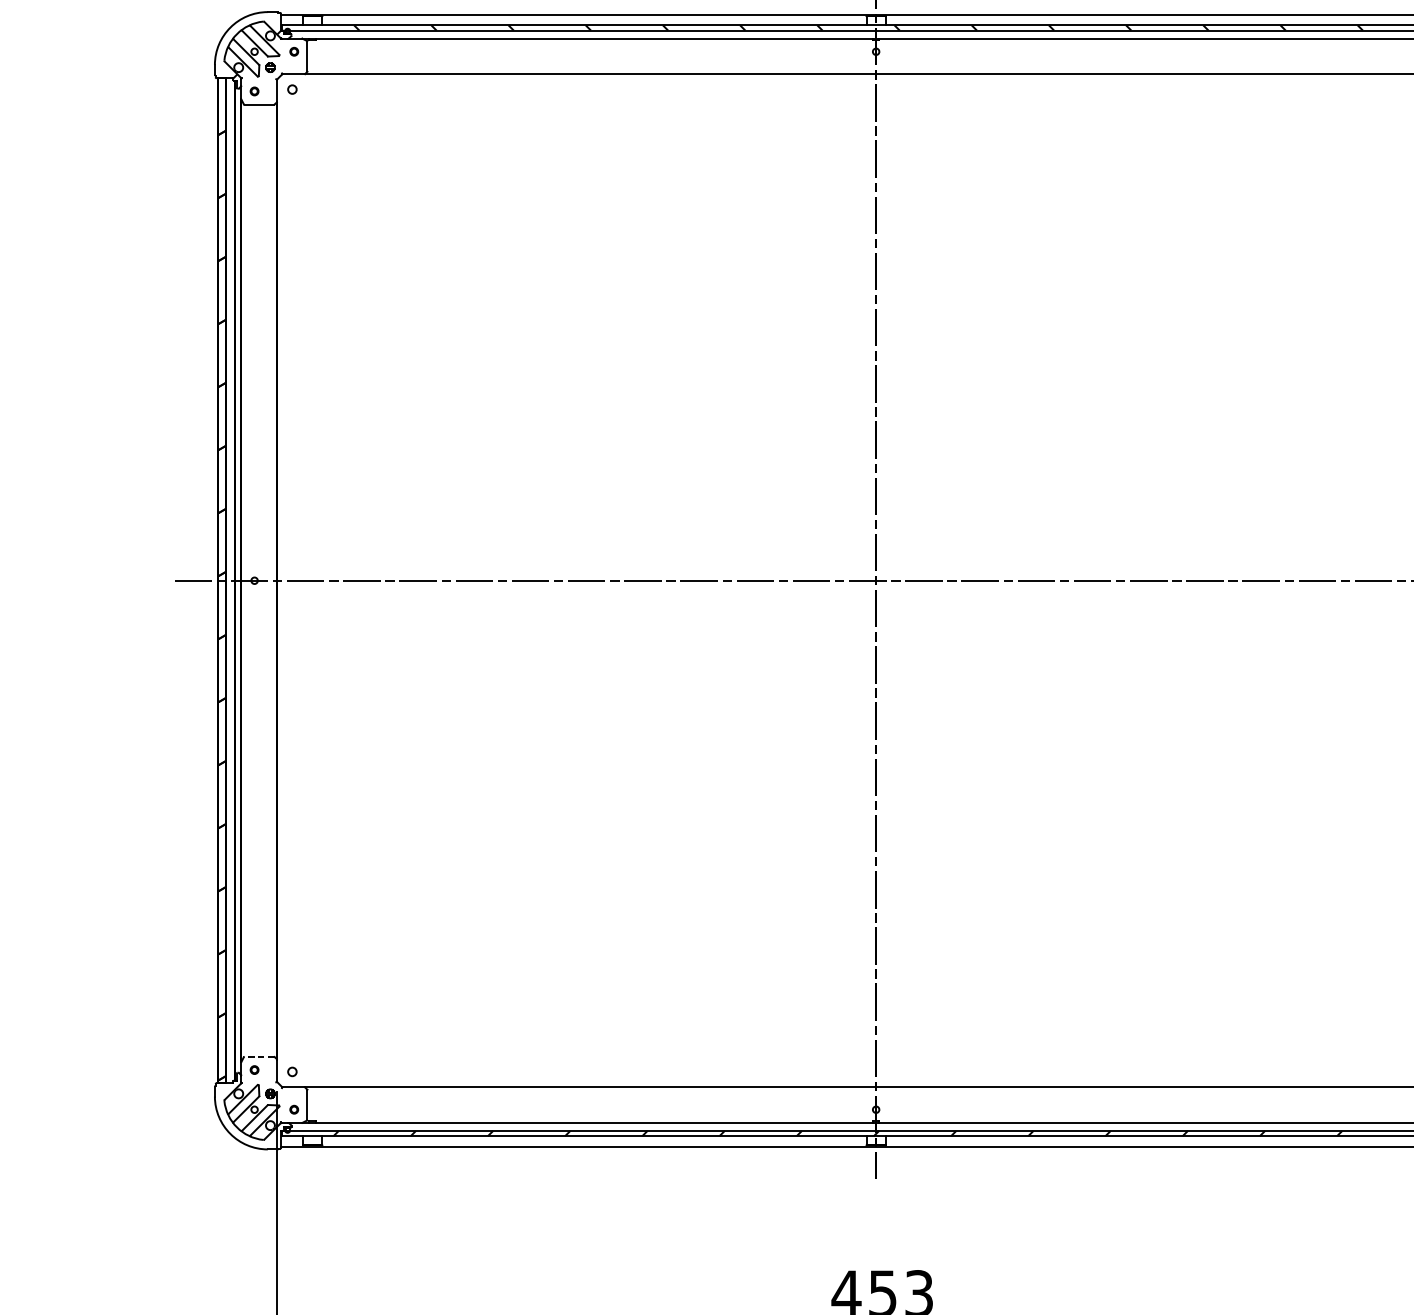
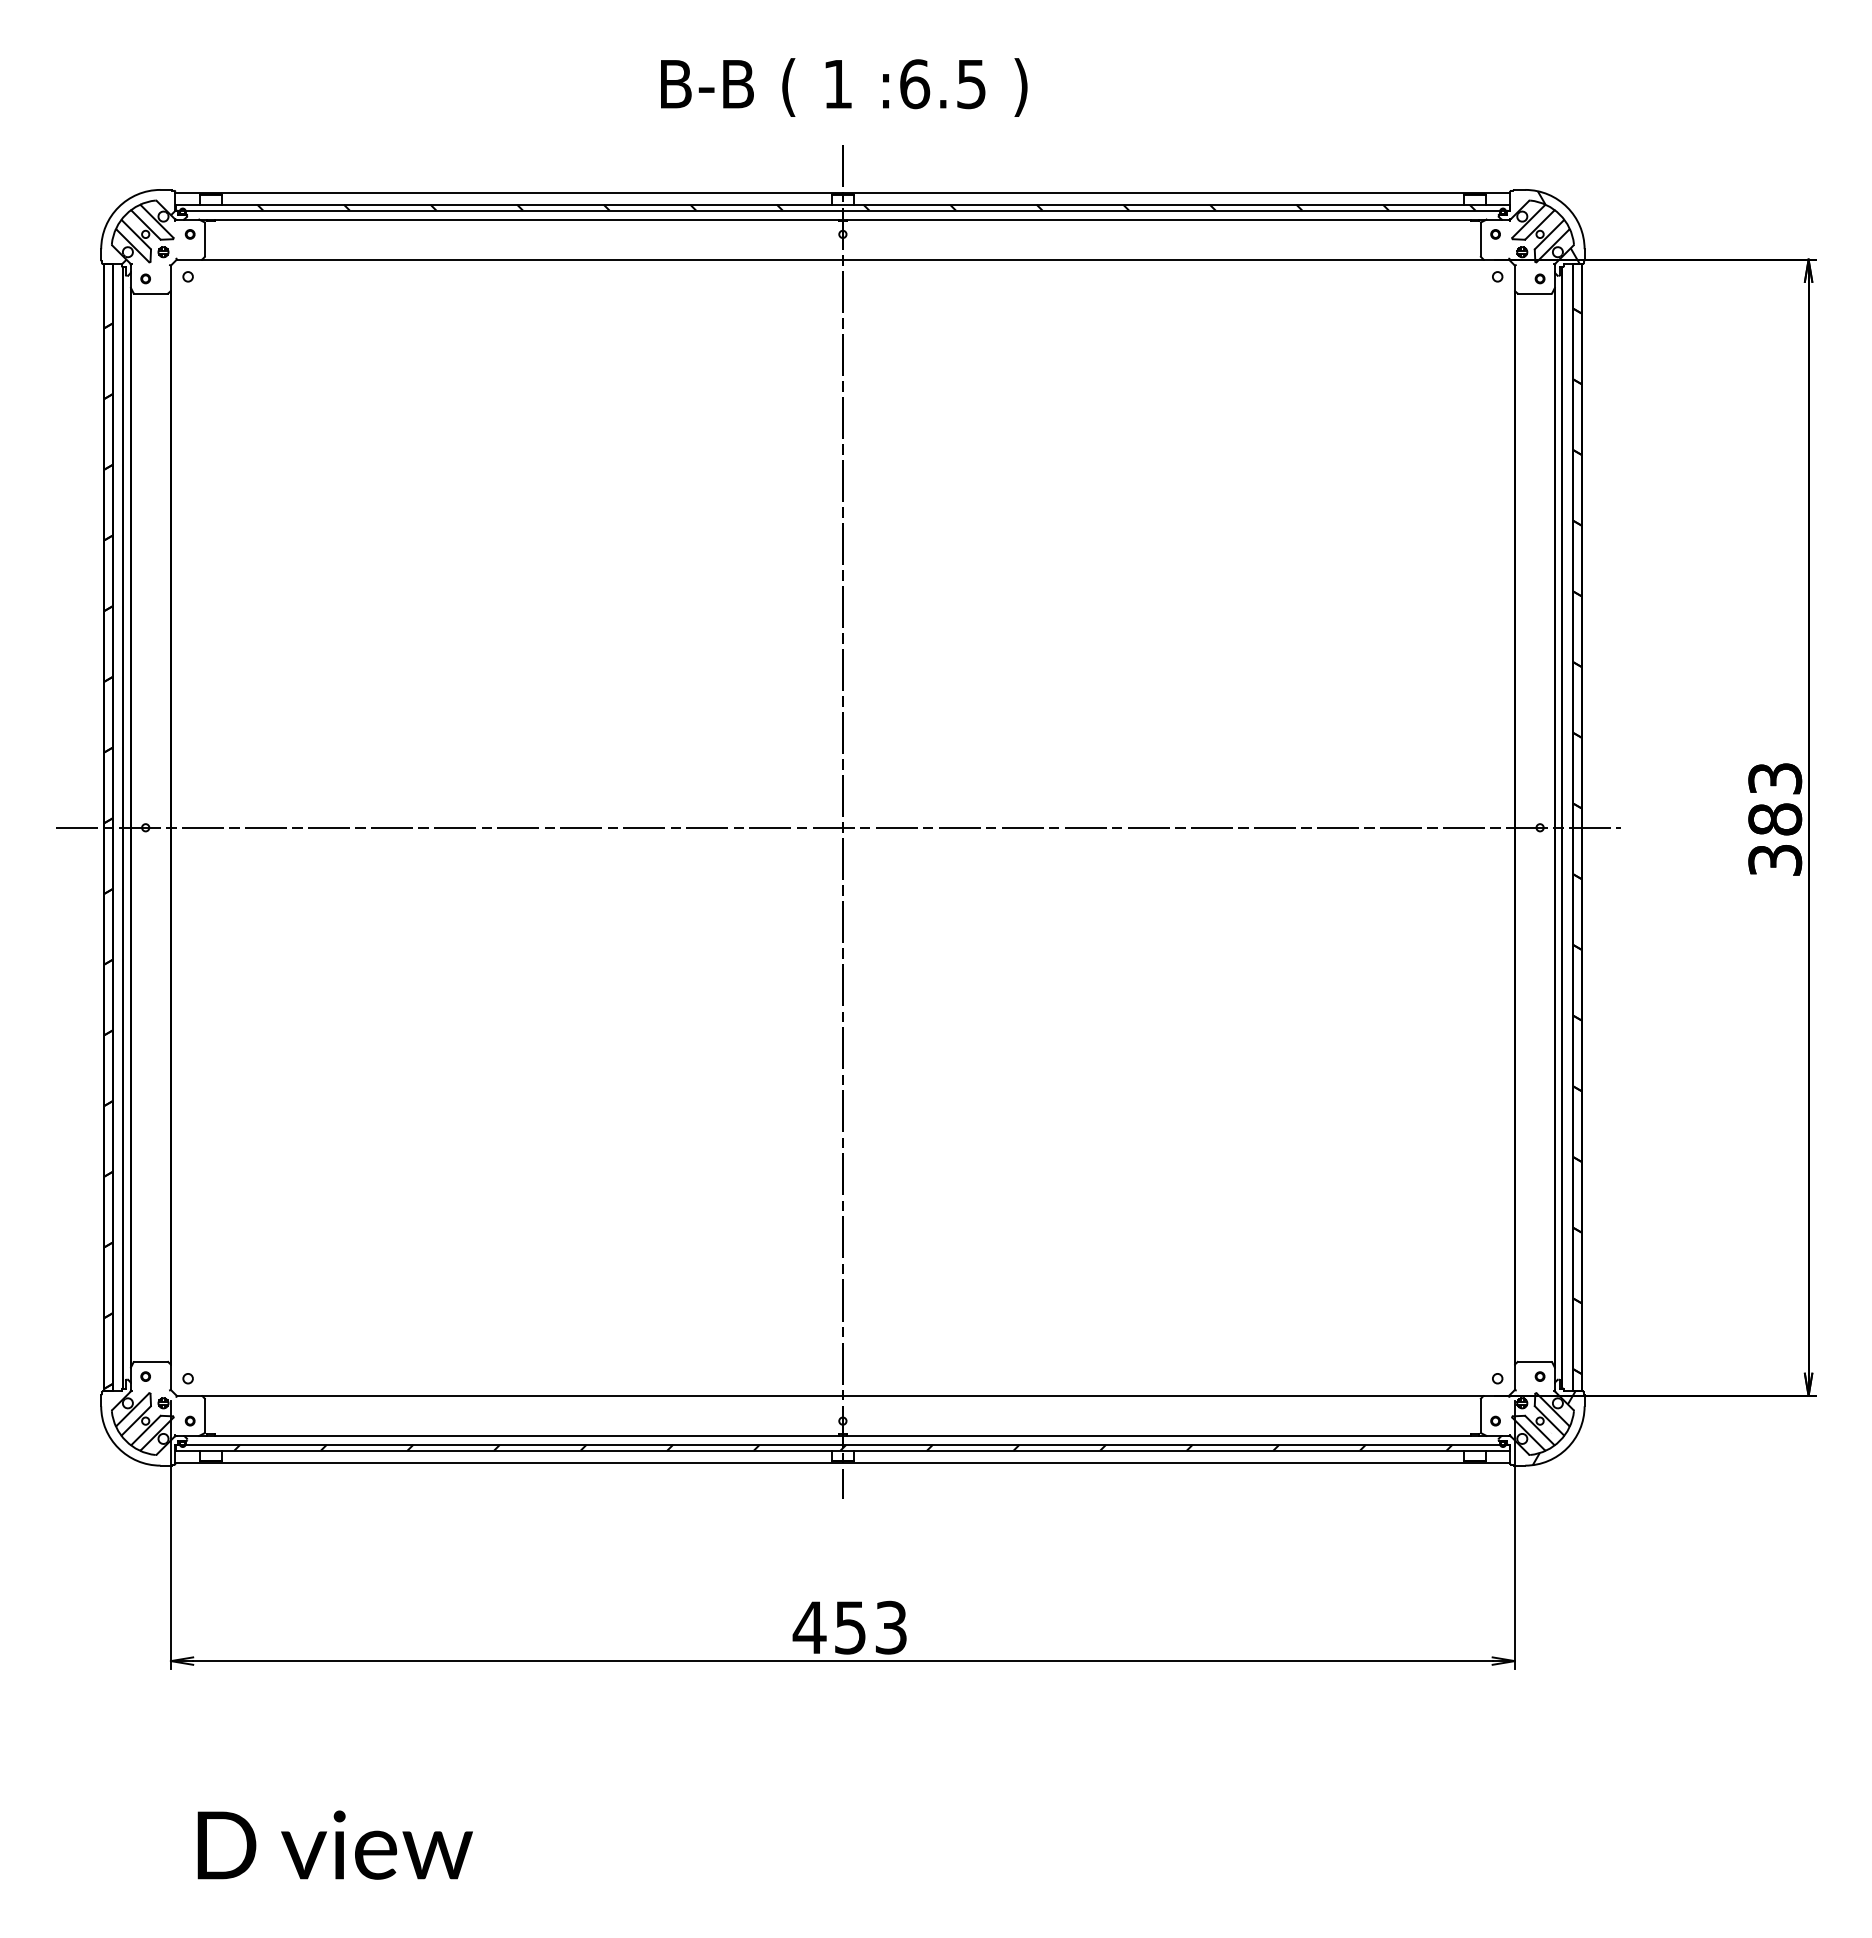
line: (259, 1056) -> (151, 1361), dashed -> solid

